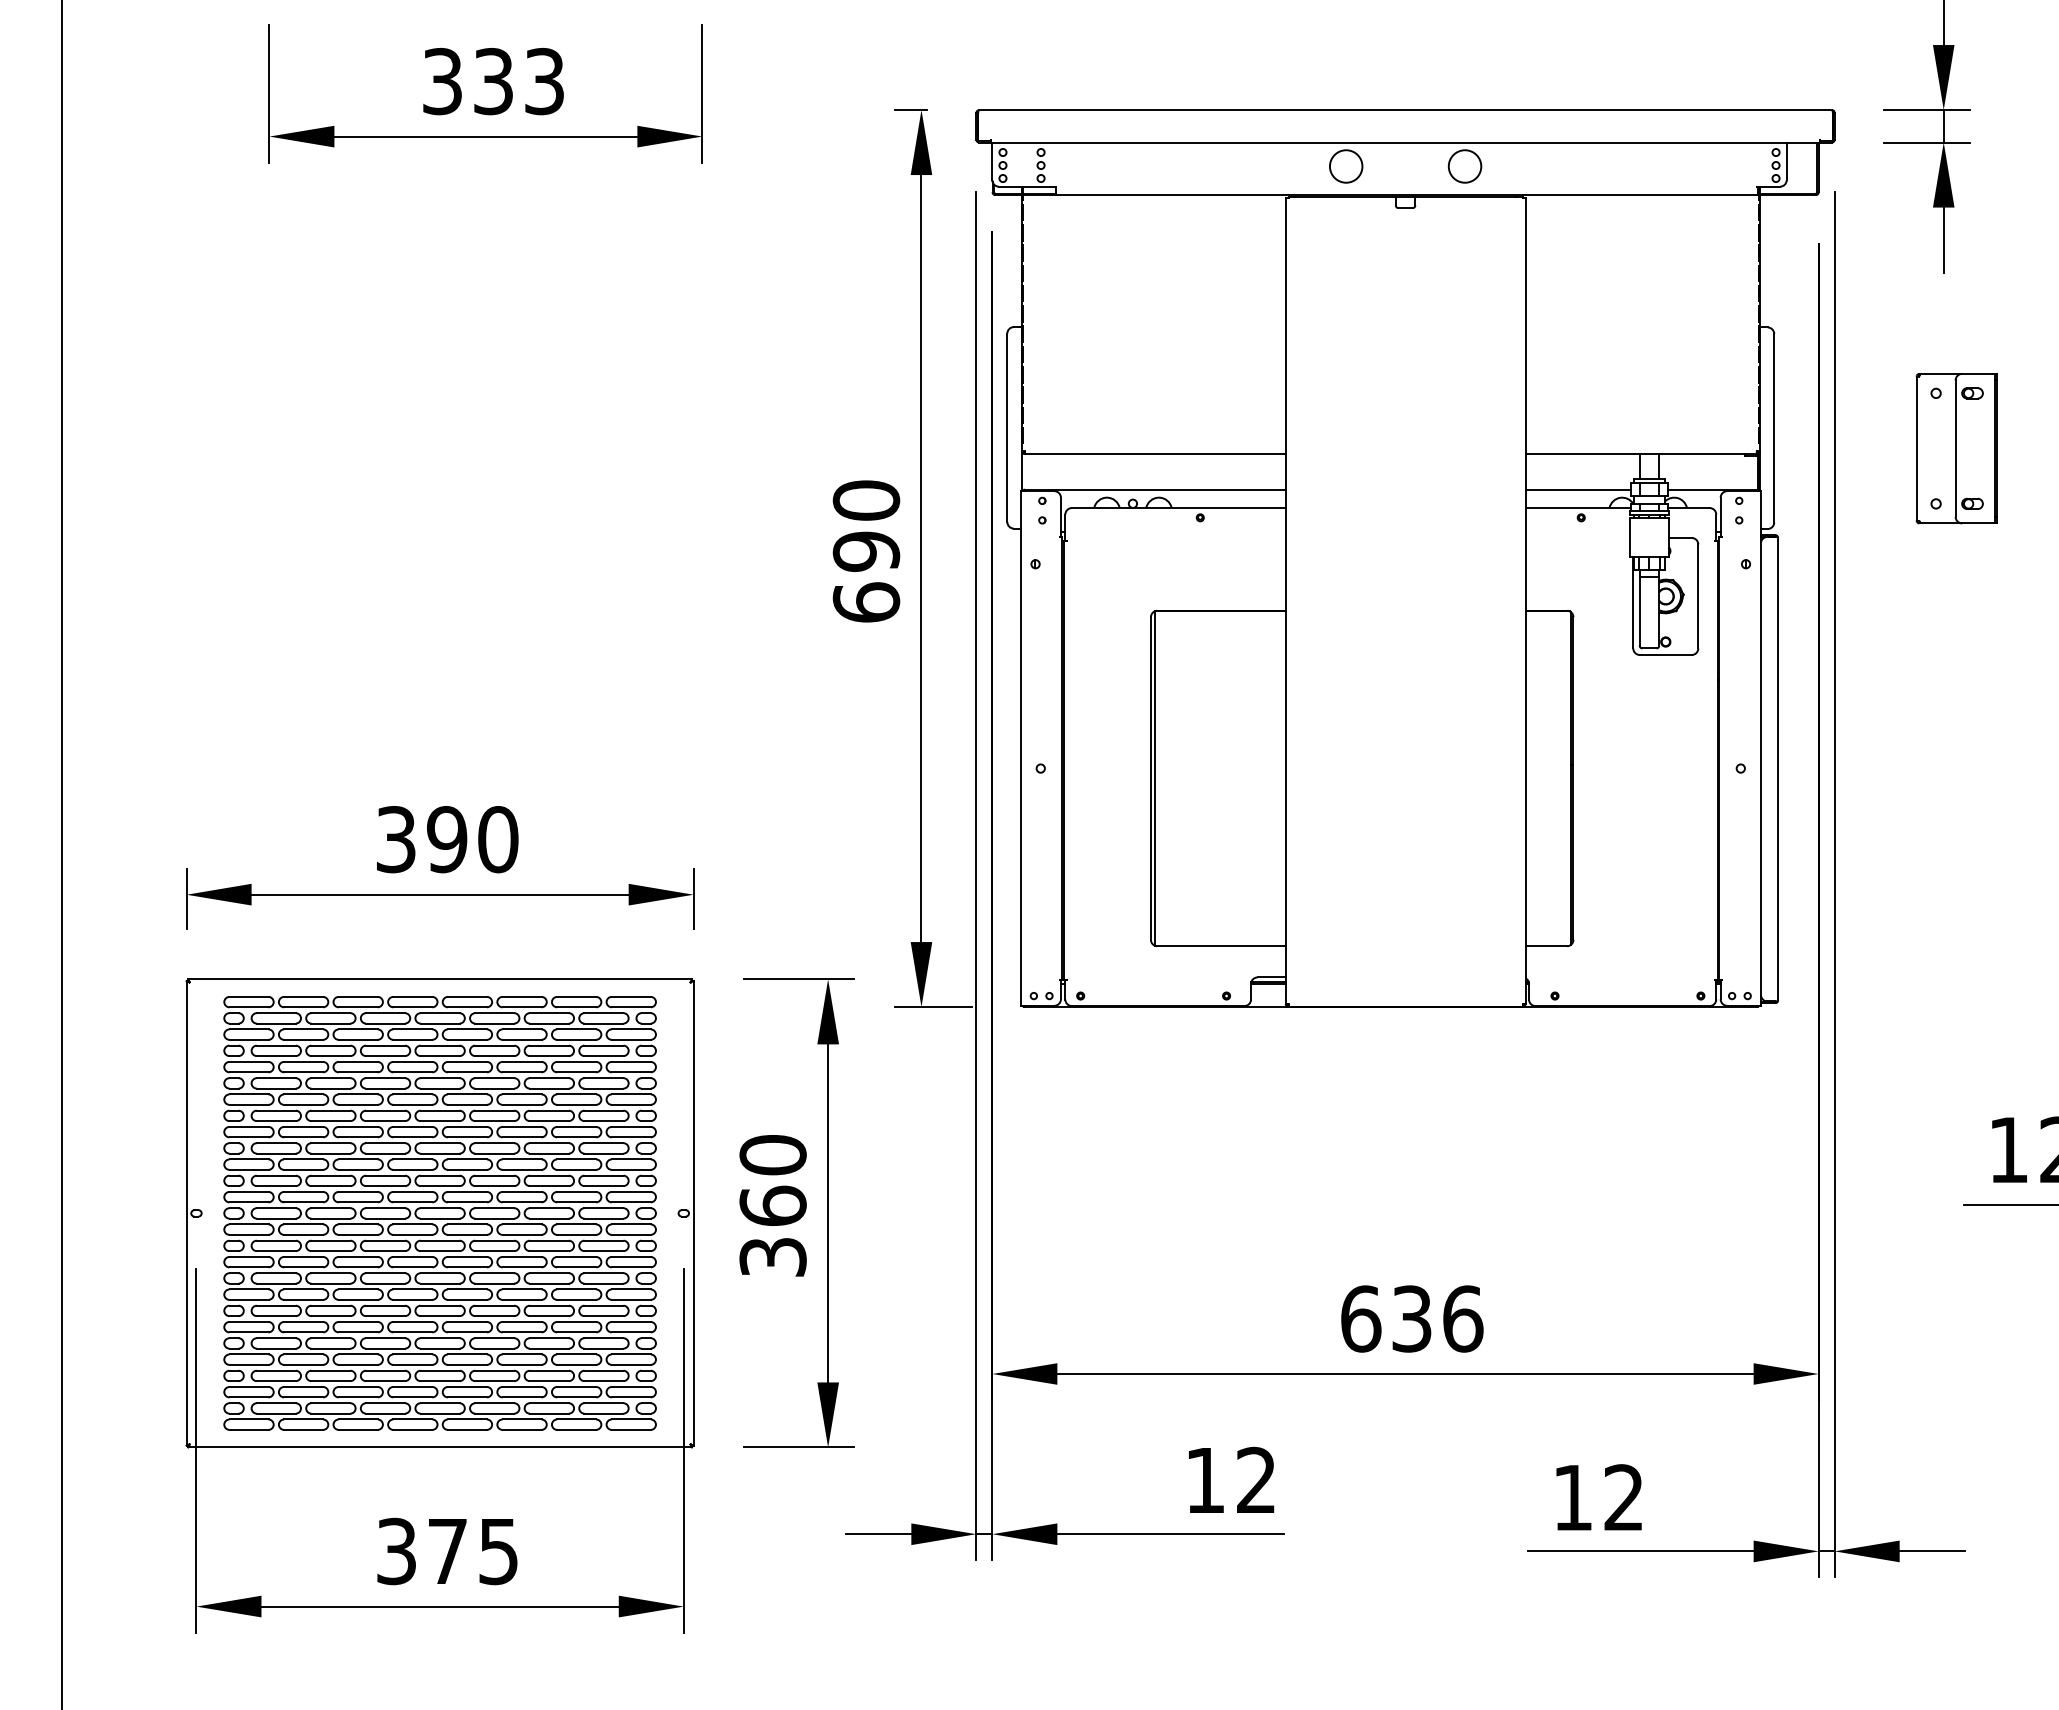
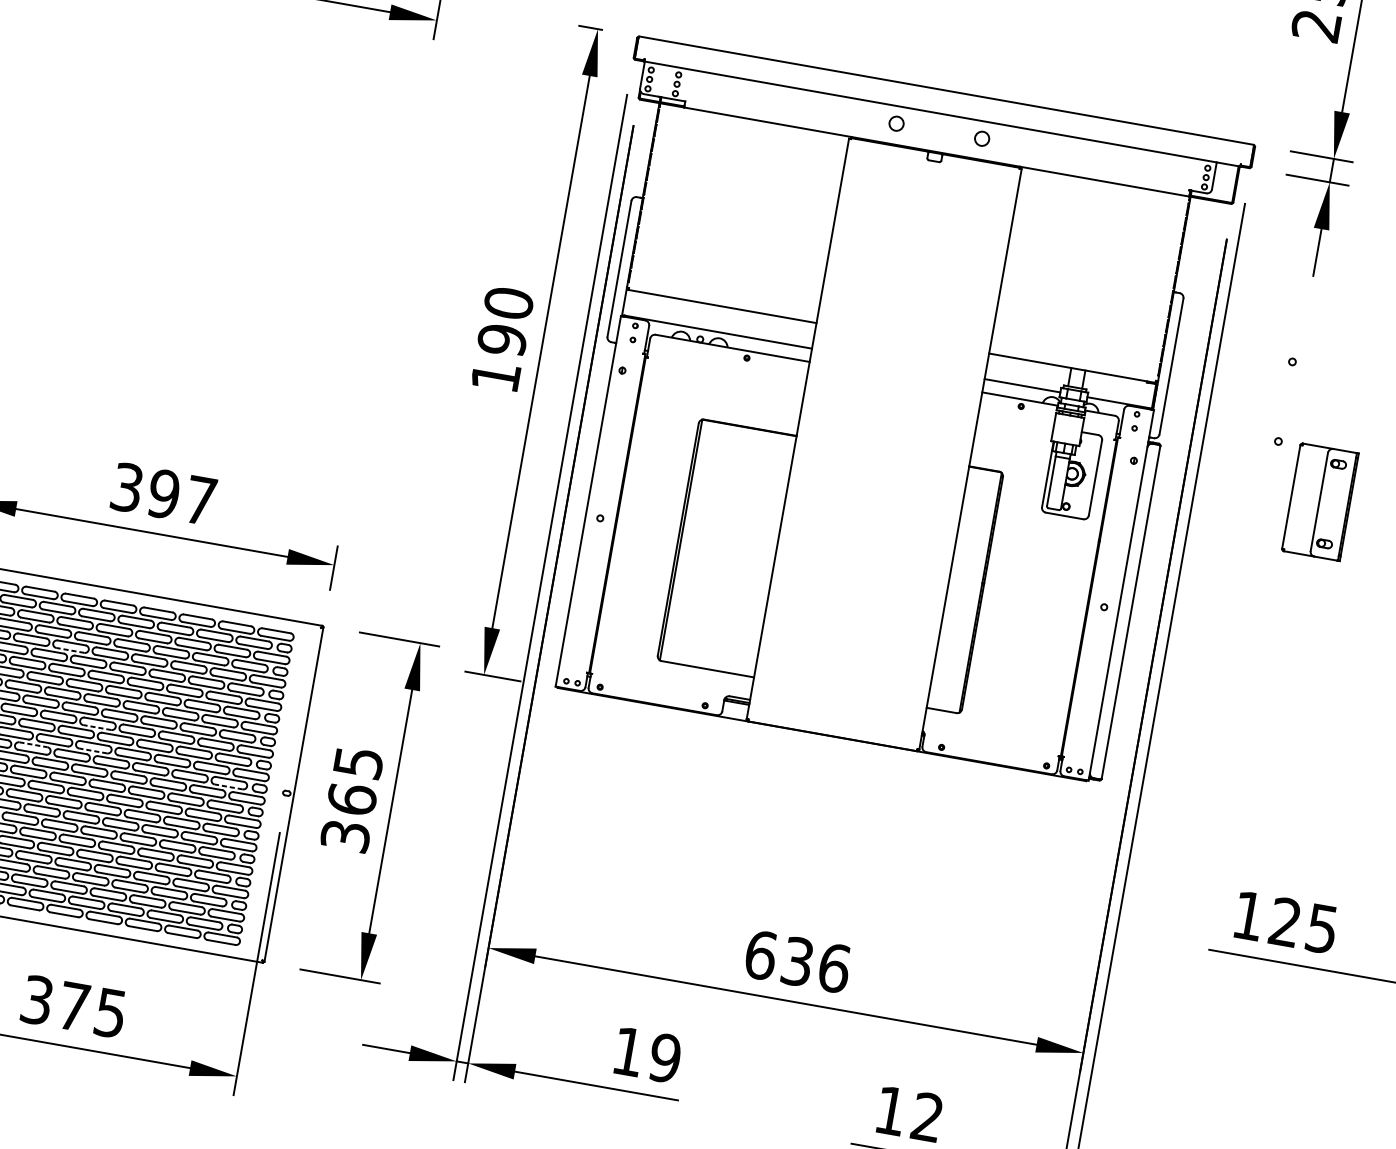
circle: (1345, 166) -> (896, 123), size x0.6
circle: (1464, 166) -> (981, 138), size x0.6
part: (1956, 448) -> (1320, 501), moved
text: (866, 602) -> (495, 376), 690 -> 190
text: (498, 839) -> (200, 500), 390 -> 397
line: (358, 1072) -> (70, 650), solid -> dashed
text: (772, 1155) -> (358, 762), 360 -> 365
line: (412, 1169) -> (97, 727), solid -> dashed
line: (412, 1202) -> (92, 751), solid -> dashed
line: (330, 1208) -> (33, 744), solid -> dashed
line: (603, 1218) -> (228, 786), solid -> dashed
text: (1256, 1480) -> (665, 1058), 12 -> 19

